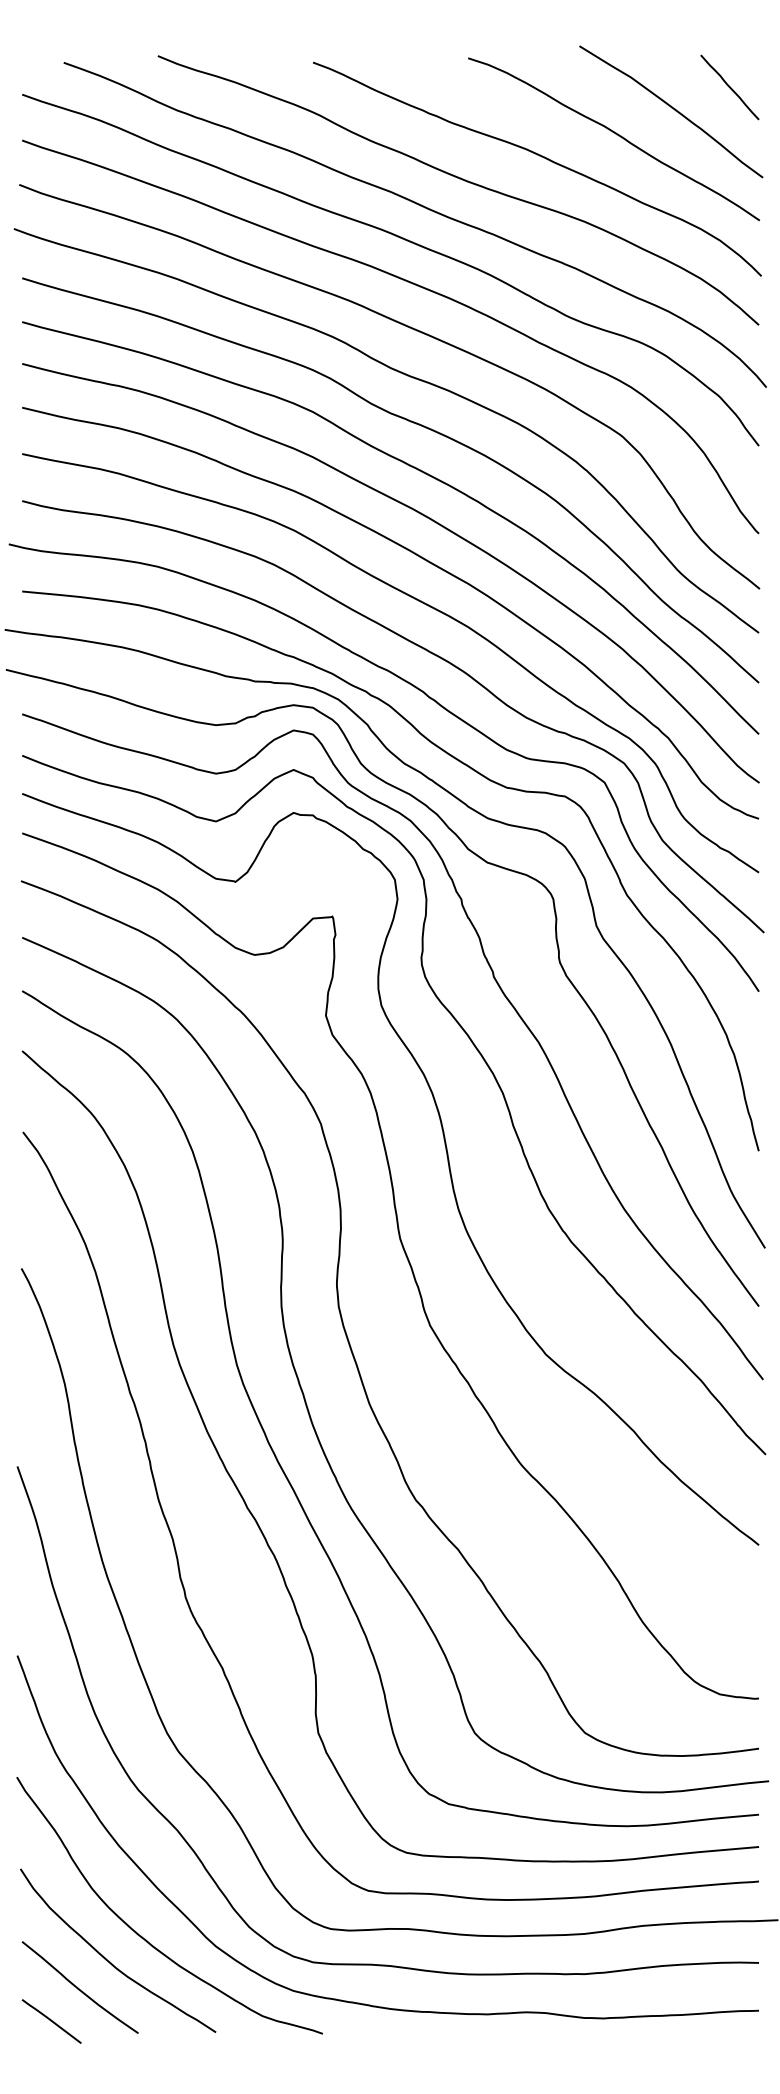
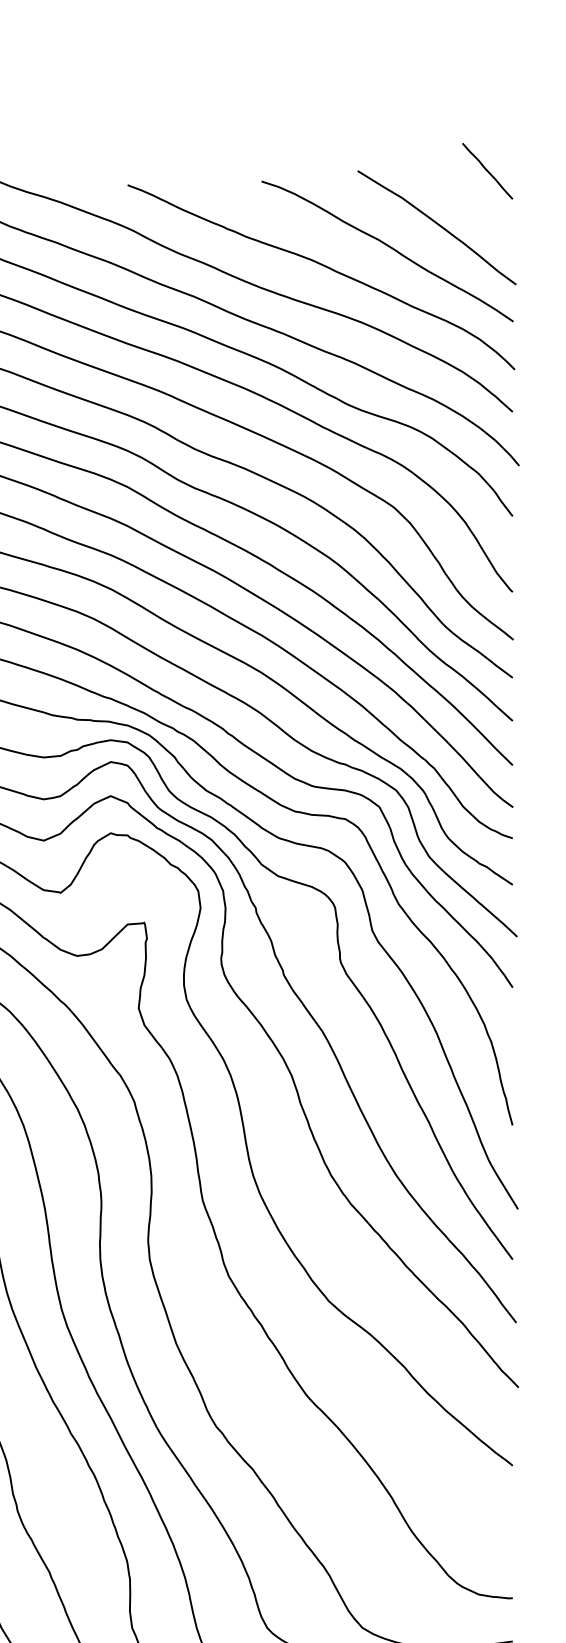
line: (729, 87) -> (487, 171), moved

